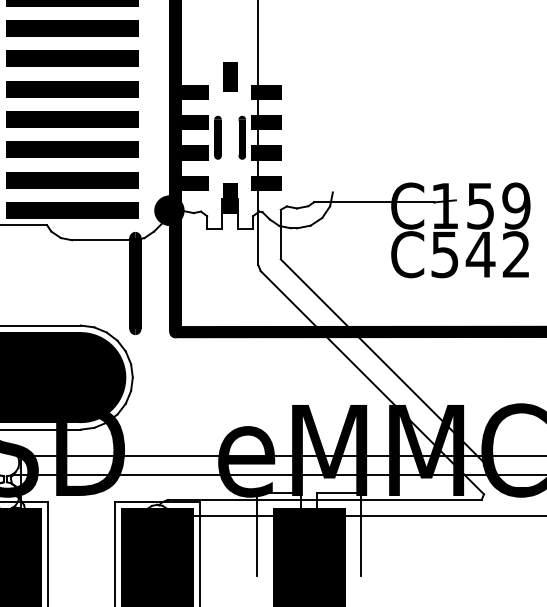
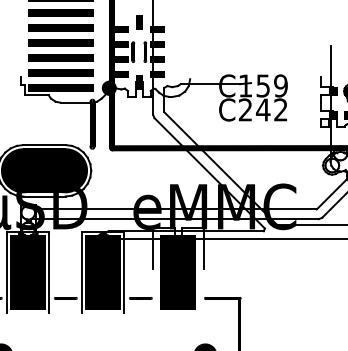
text: (442, 253) -> (244, 109), C542 -> C242

